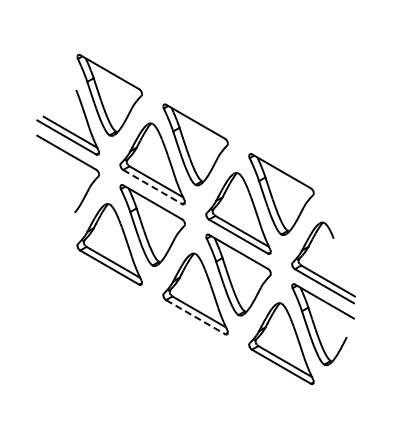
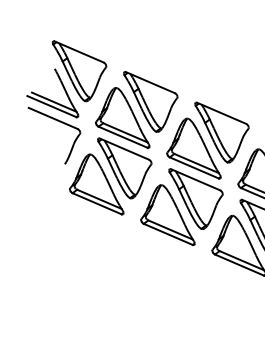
line: (153, 187) -> (123, 137), dashed -> solid
line: (196, 317) -> (168, 234), dashed -> solid

